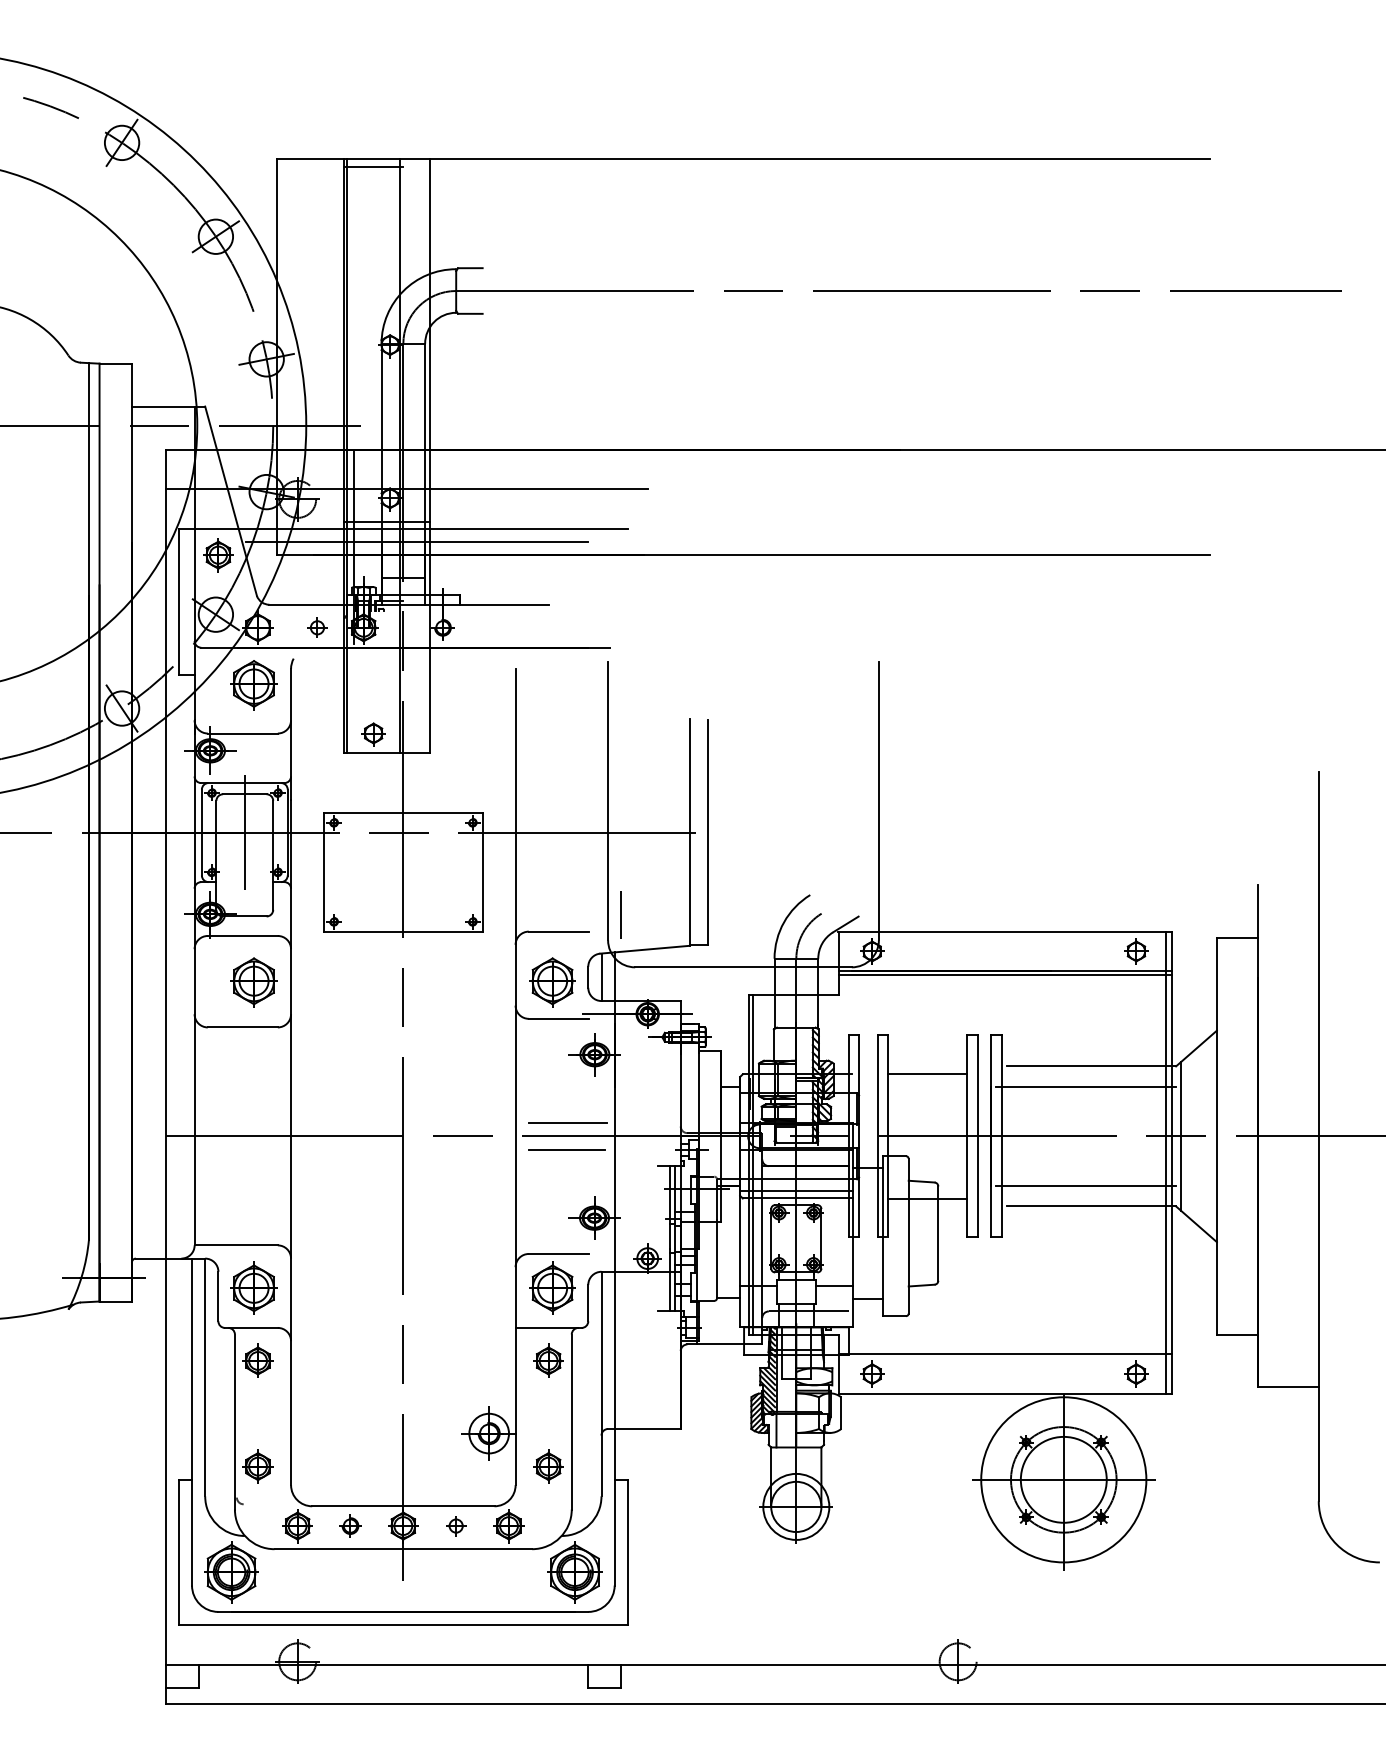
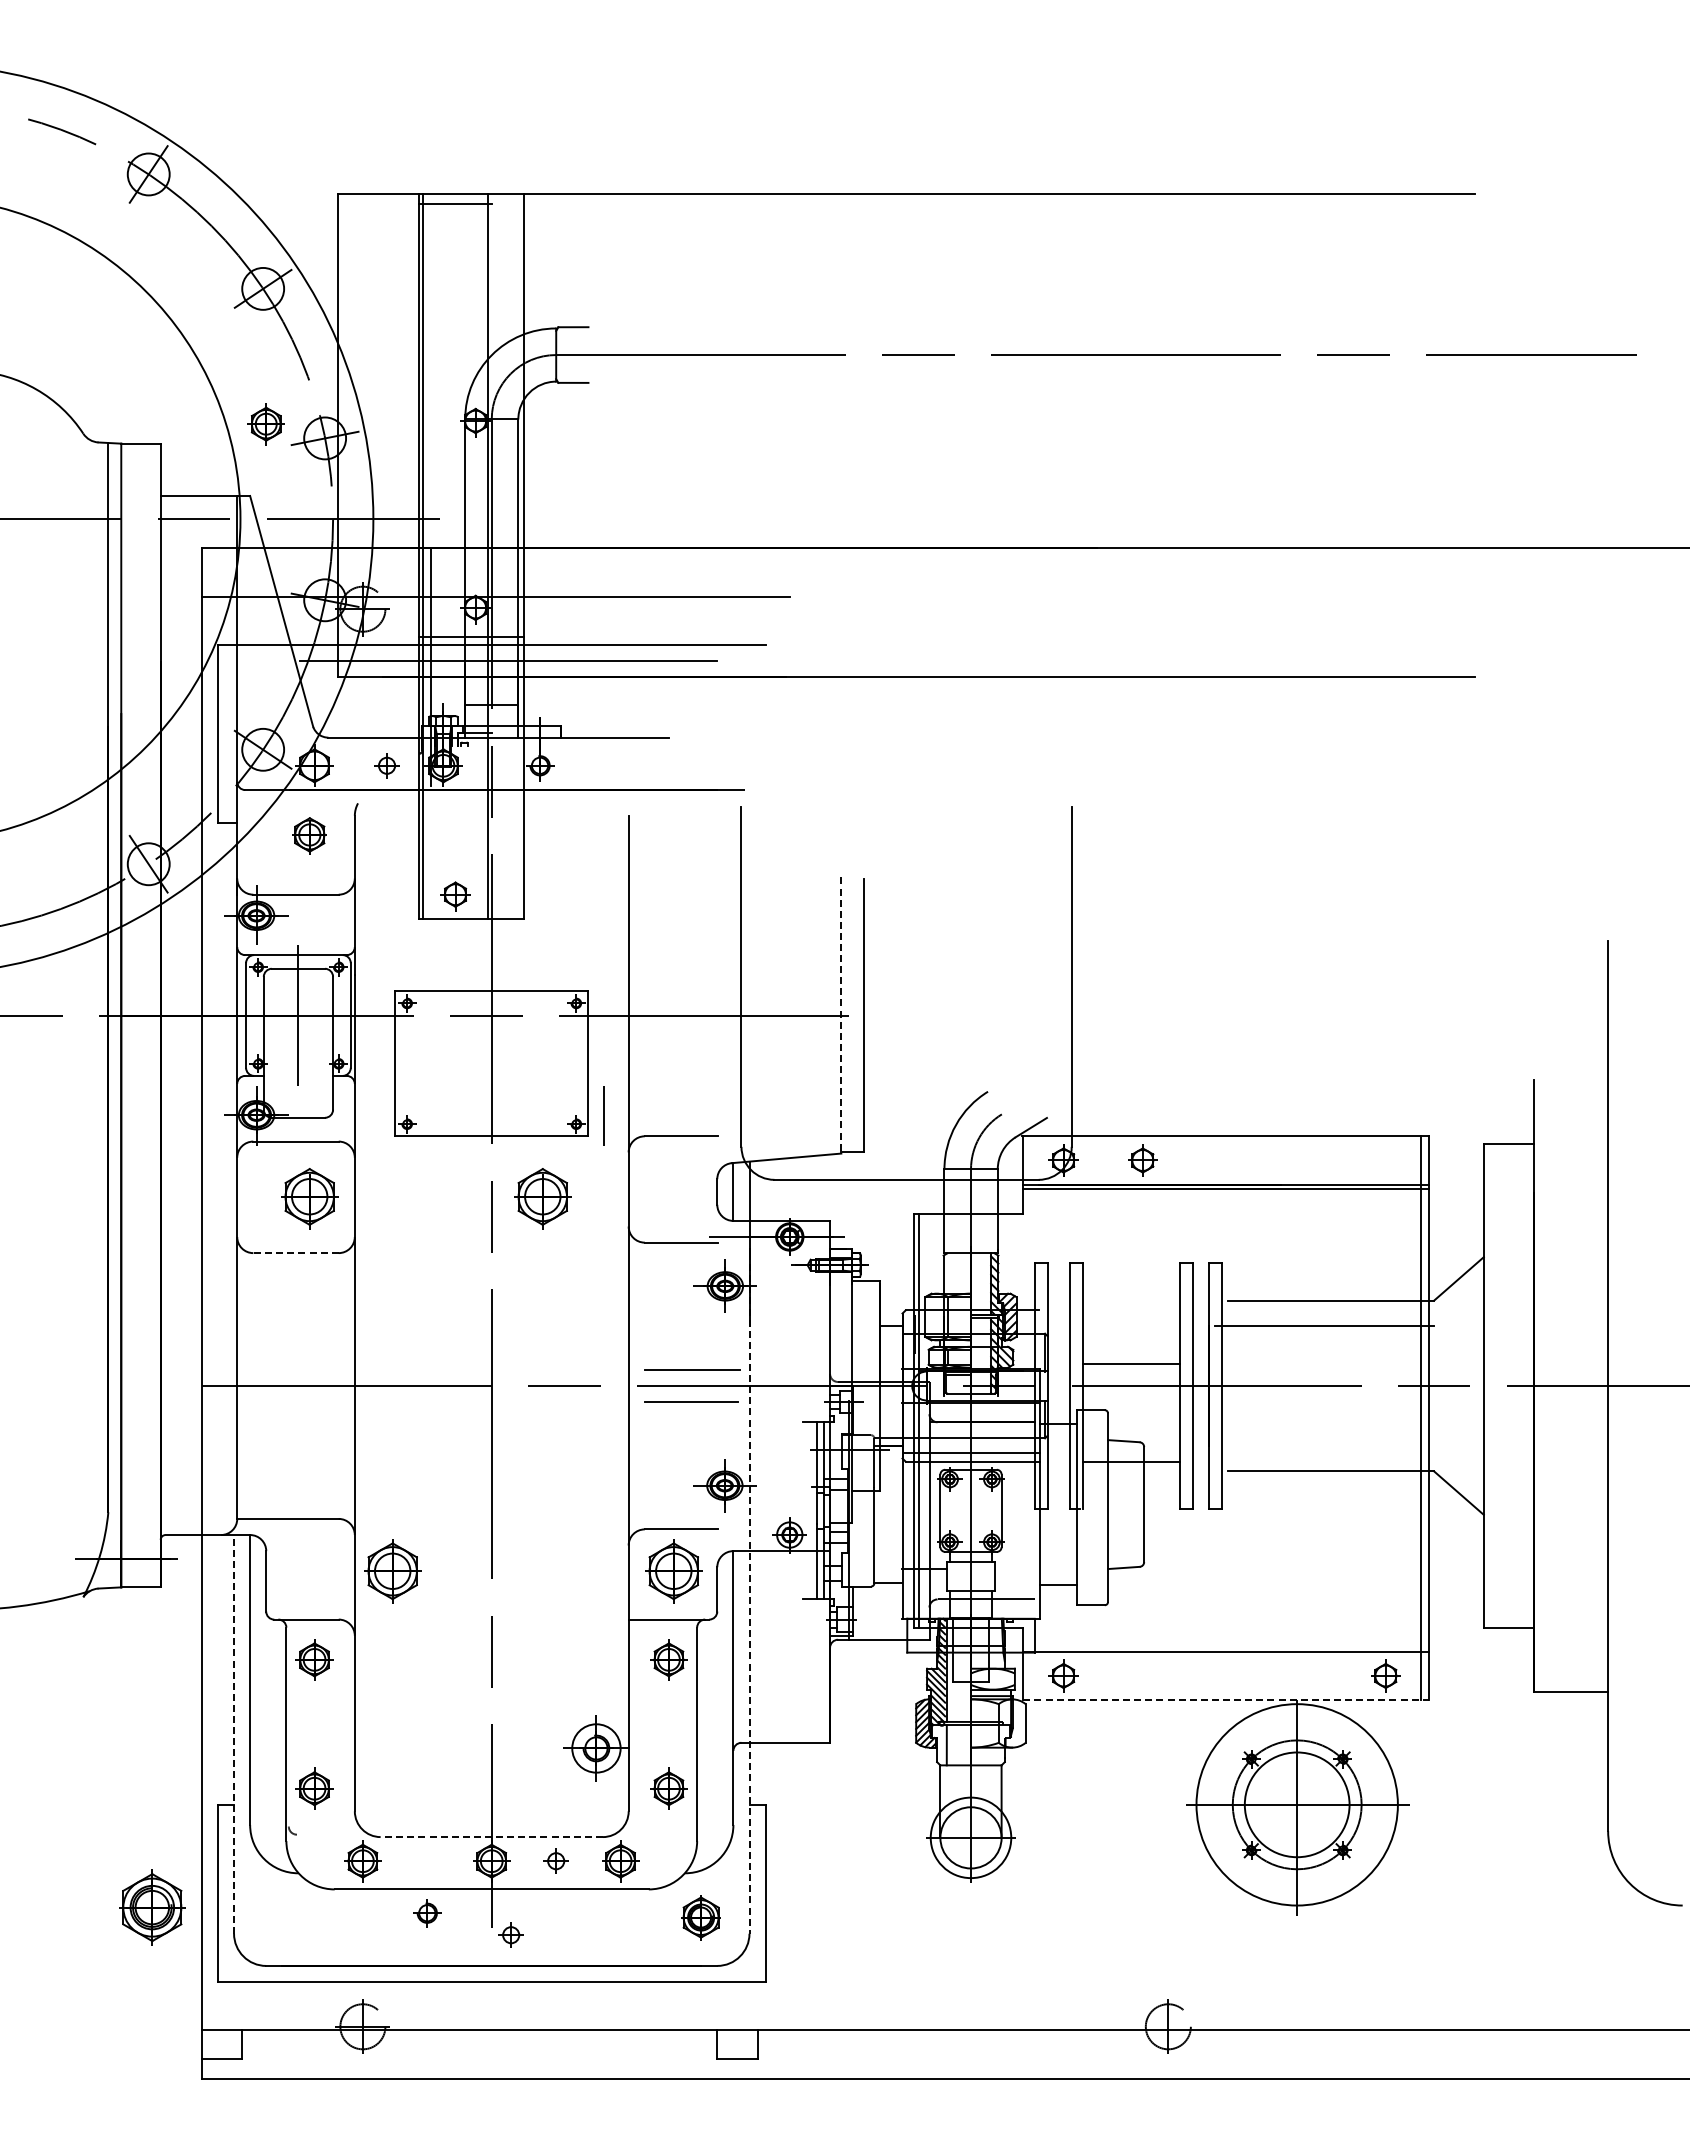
part: (217, 555) -> (265, 424), moved
part: (253, 684) -> (309, 835), size x0.6
line: (690, 833) -> (841, 1016), solid -> dashed
line: (621, 914) -> (603, 1115), moved
part: (1136, 951) -> (1142, 1160), moved
part: (552, 982) -> (542, 1198), moved
line: (243, 1027) -> (296, 1253), solid -> dashed
line: (927, 1074) -> (1131, 1364), moved
line: (1181, 1135) -> (1440, 1385), removed
line: (1086, 1186) -> (1324, 1446), removed
line: (834, 1286) -> (1017, 1568), removed
part: (253, 1288) -> (392, 1571), moved
line: (614, 1306) -> (749, 1593), solid -> dashed
line: (1005, 1394) -> (1226, 1700), solid -> dashed
line: (192, 1421) -> (234, 1733), solid -> dashed
line: (403, 1506) -> (491, 1837), solid -> dashed
part: (350, 1526) -> (427, 1913), moved
part: (231, 1572) -> (152, 1907), moved
part: (574, 1572) -> (700, 1917), size x0.6
part: (418, 1586) -> (510, 1934), added

